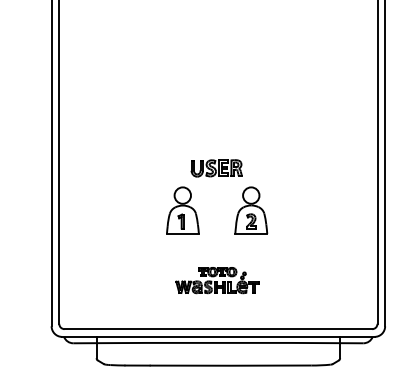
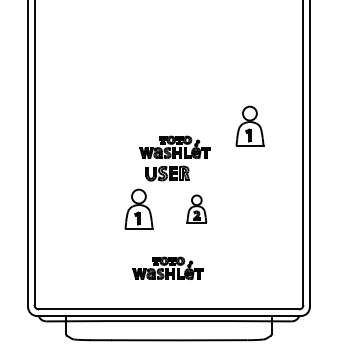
part: (313, 111) -> (249, 125), added
part: (224, 136) -> (174, 146), added
part: (250, 209) -> (196, 208), size x0.7

